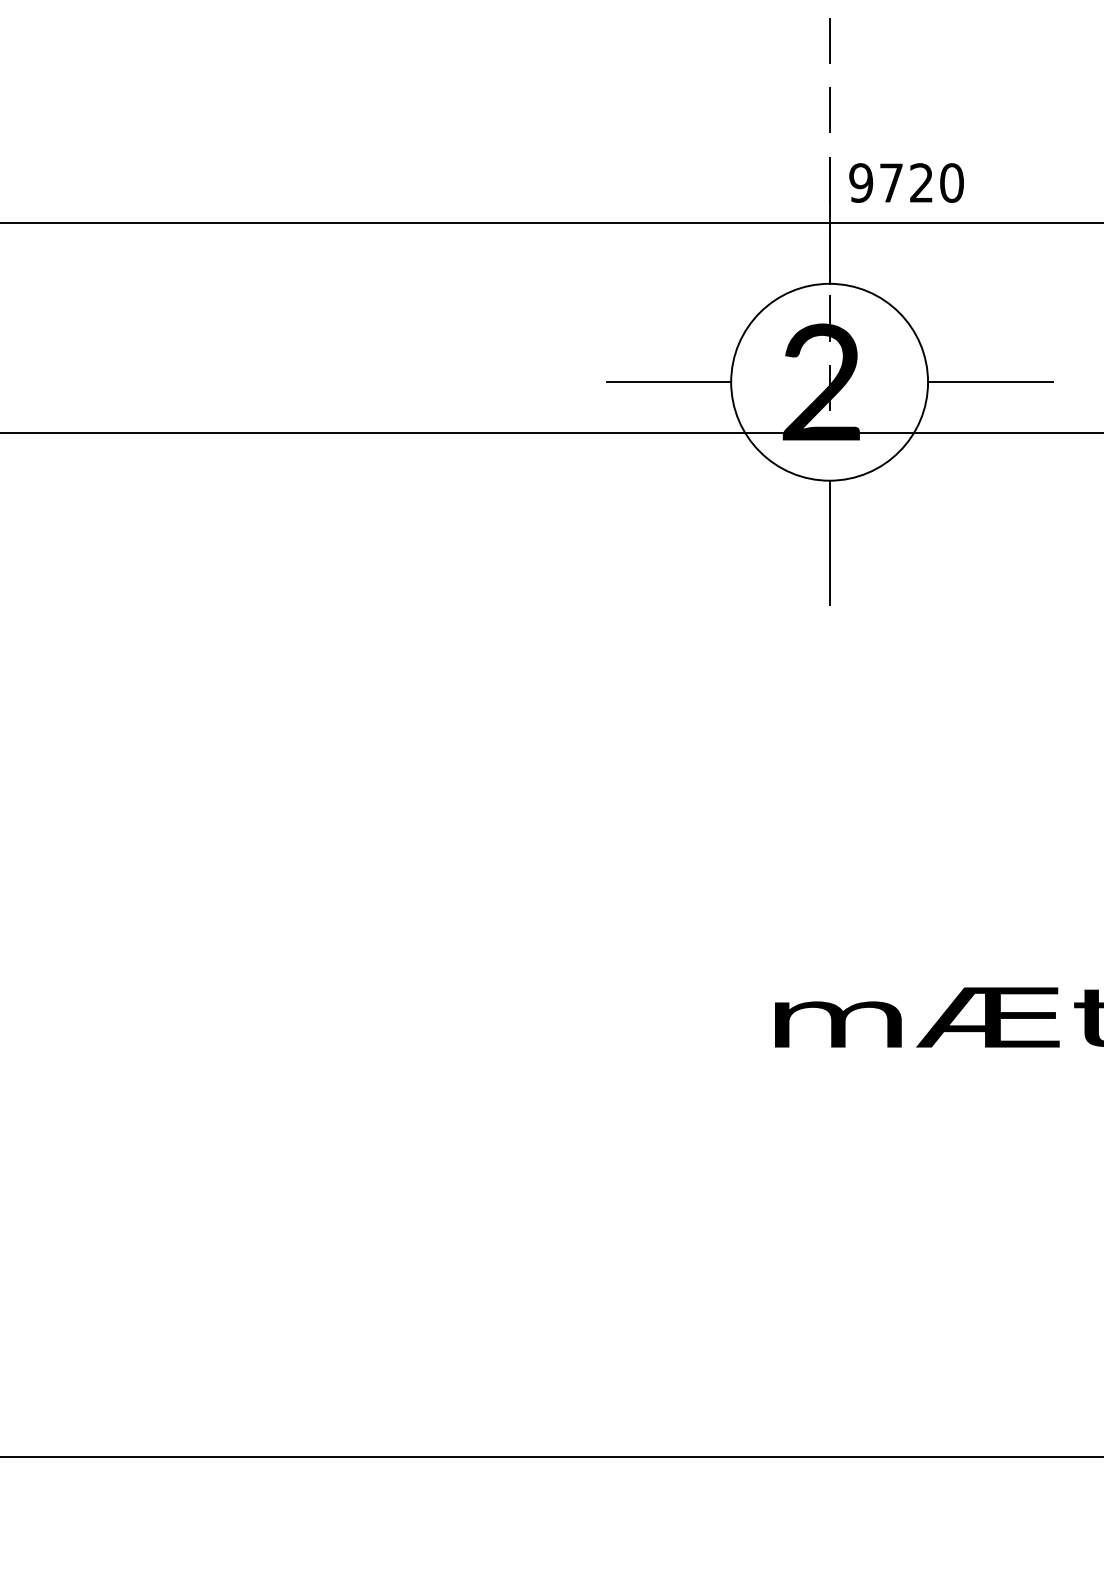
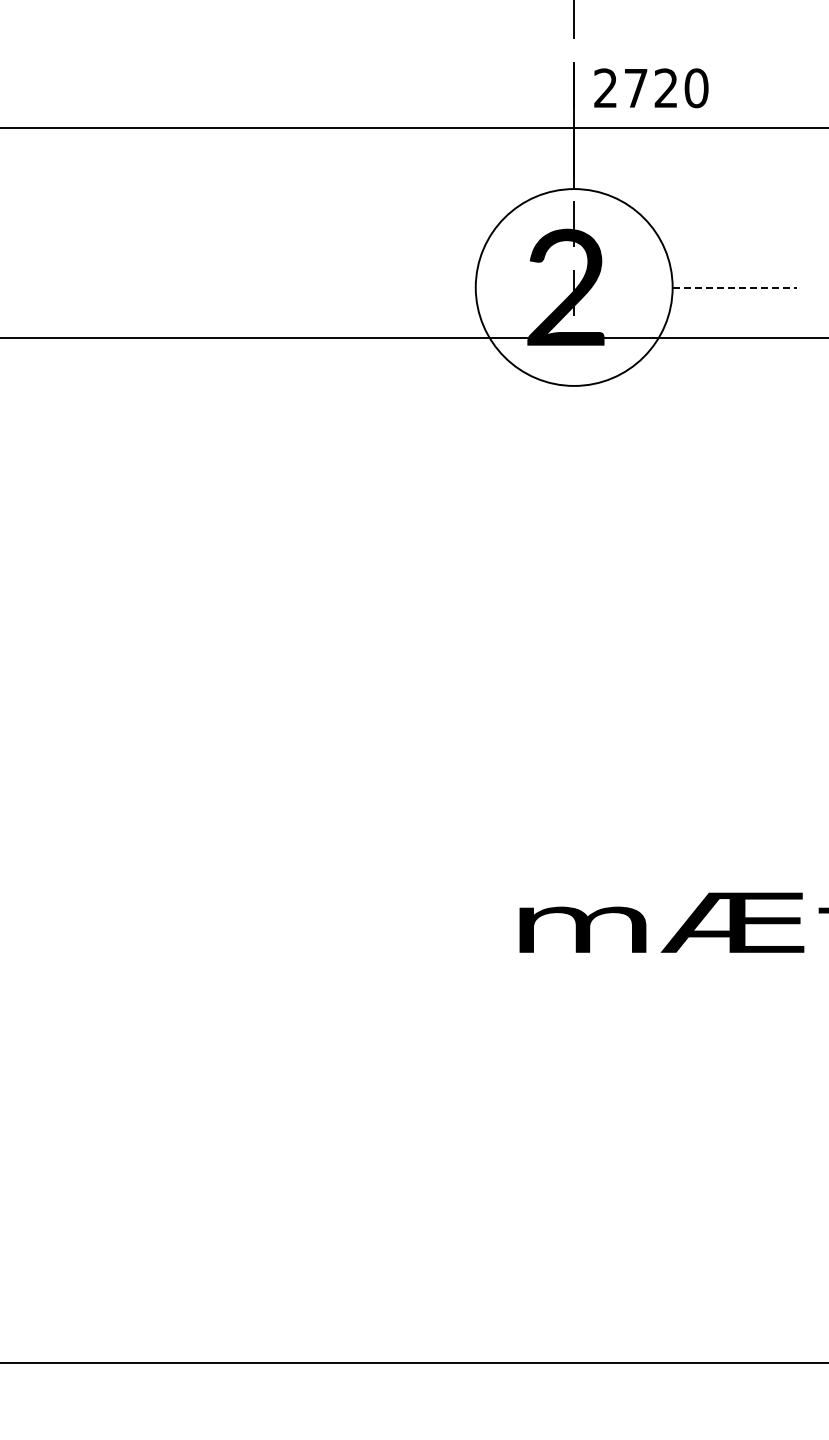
text: (861, 182) -> (606, 87), 9720 -> 2720
line: (668, 382) -> (413, 287), removed
line: (990, 382) -> (735, 287), solid -> dashed
line: (829, 542) -> (574, 447), removed

